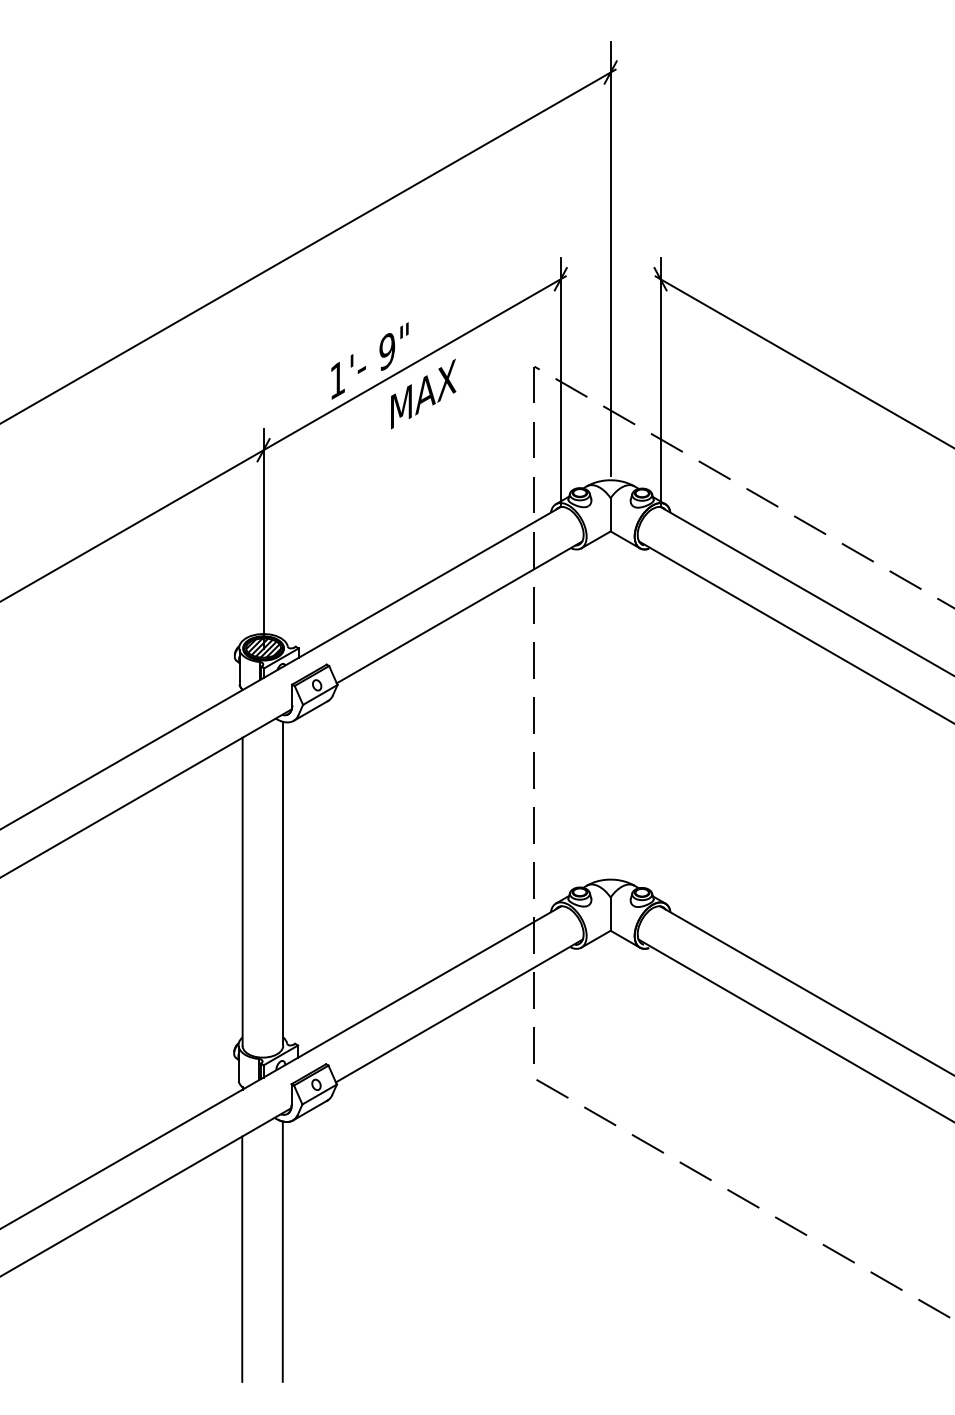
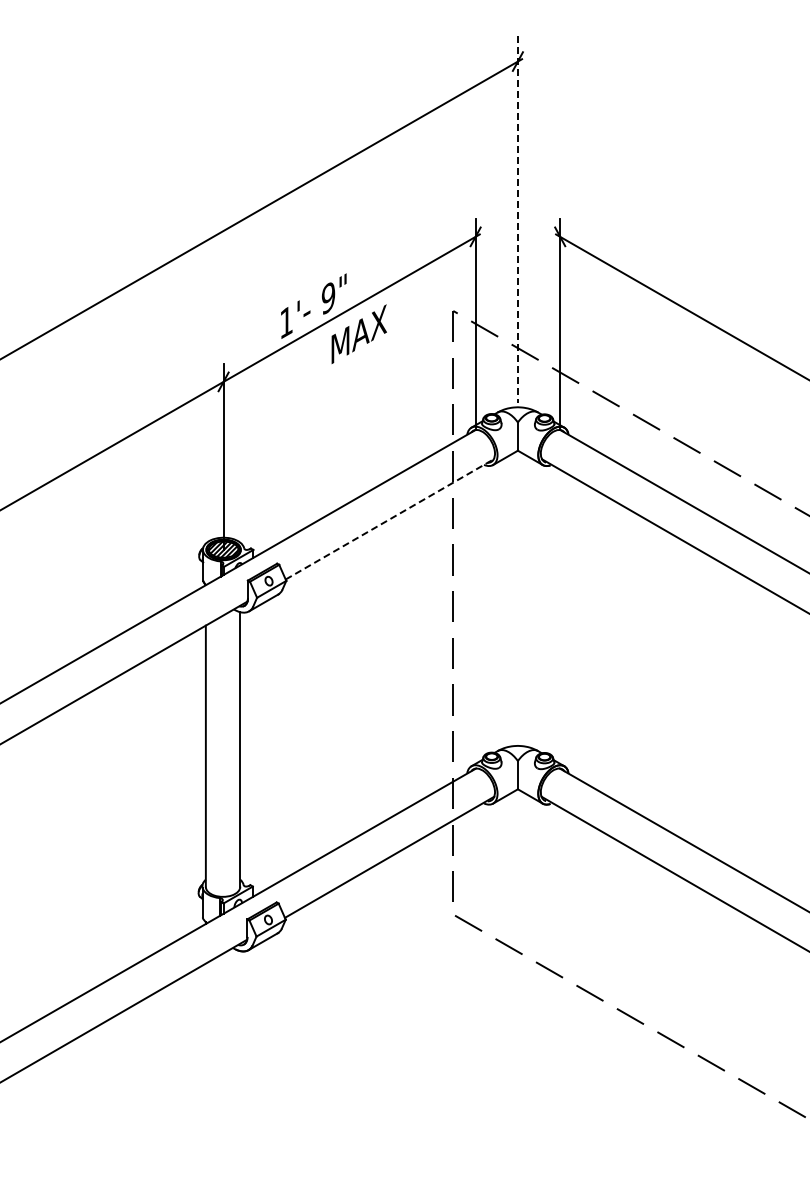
line: (610, 258) -> (517, 219), solid -> dashed
line: (460, 612) -> (390, 519), solid -> dashed
line: (282, 1251) -> (239, 1061), removed
line: (242, 1258) -> (205, 1067), removed

